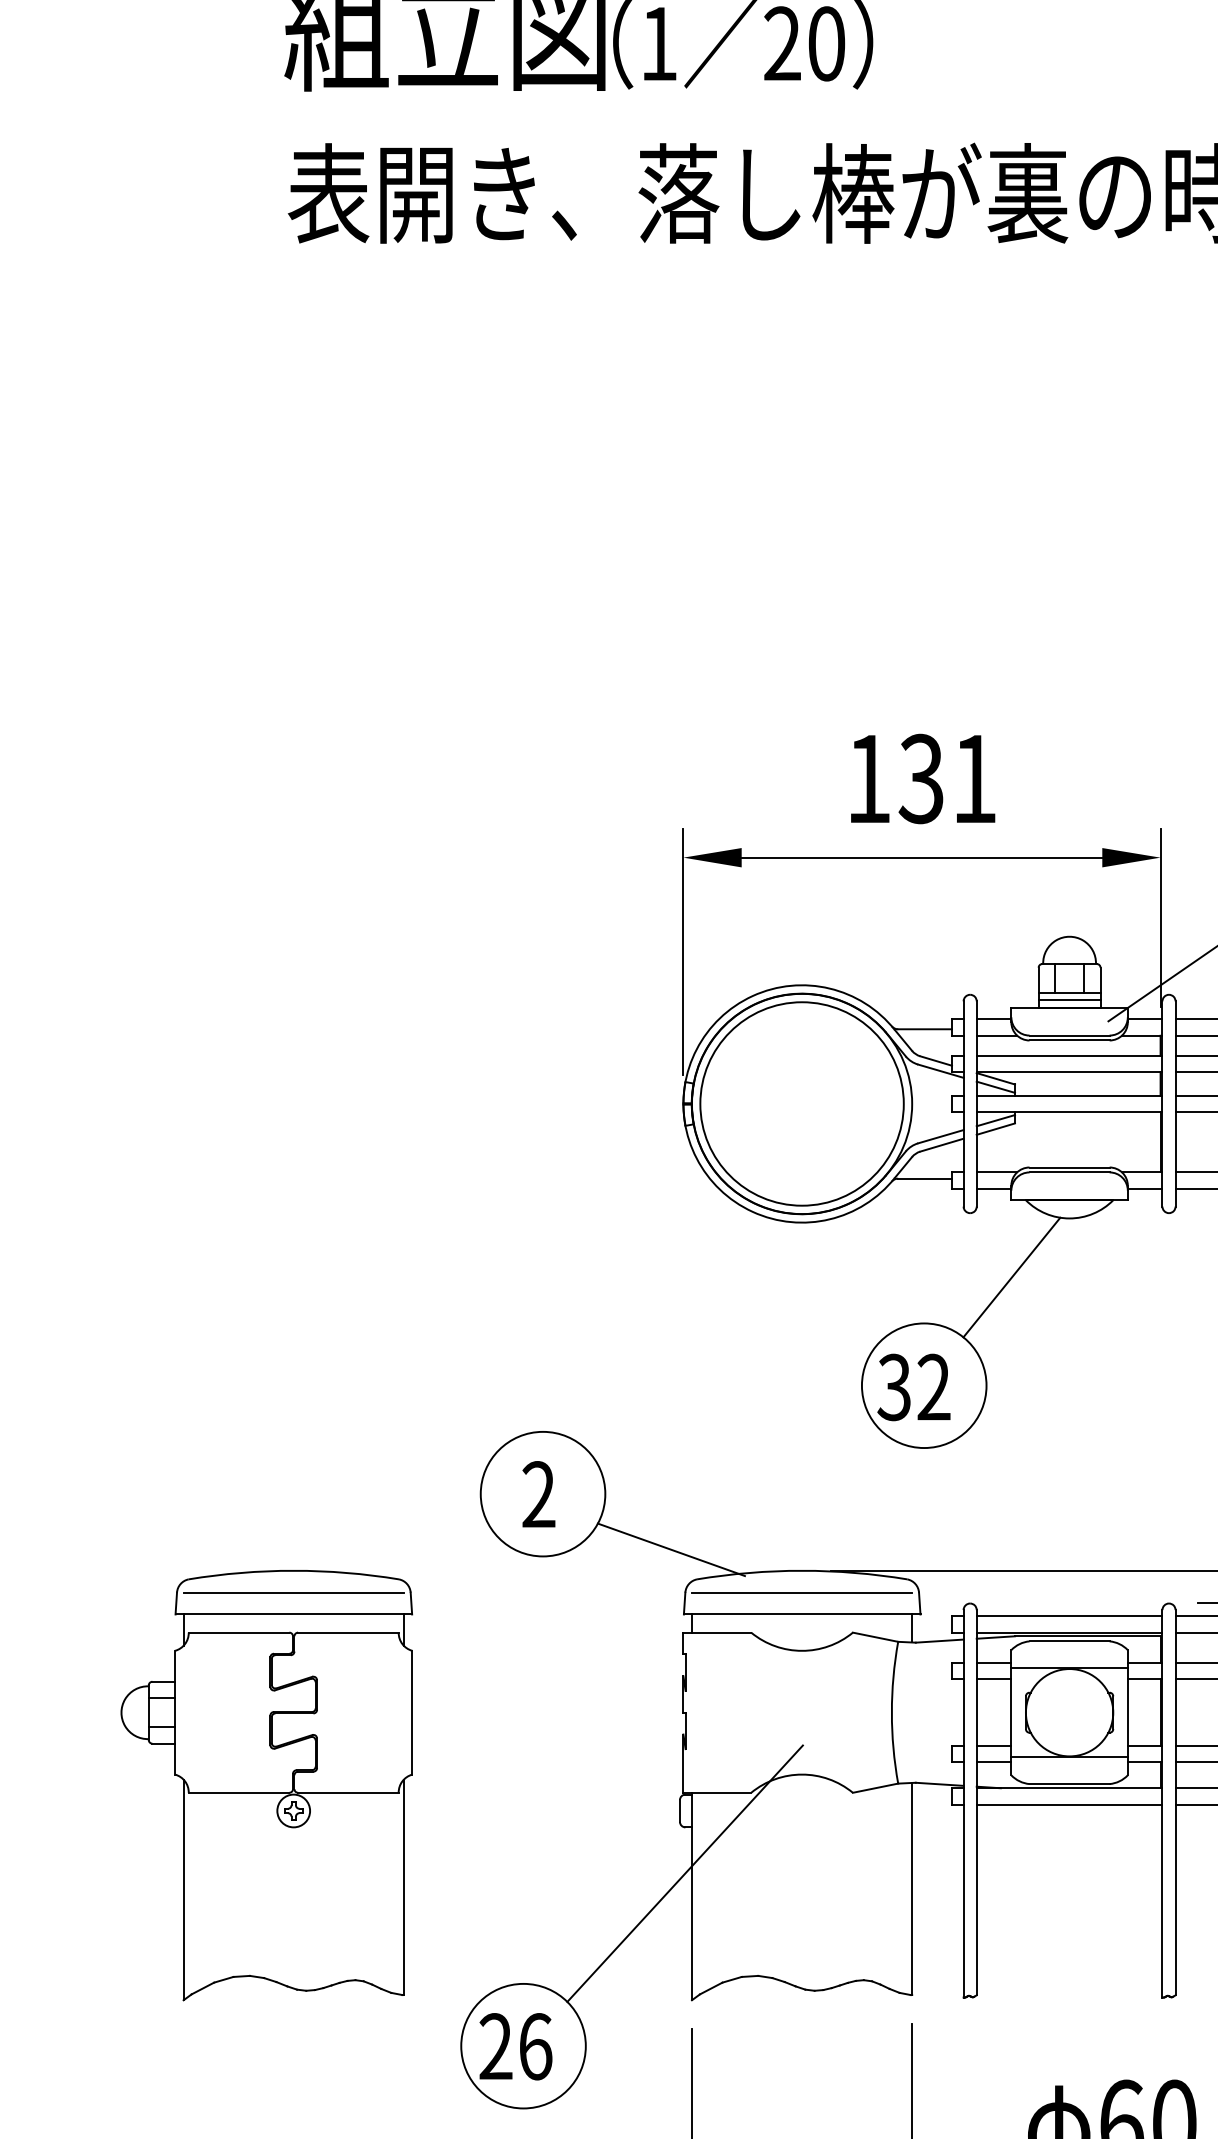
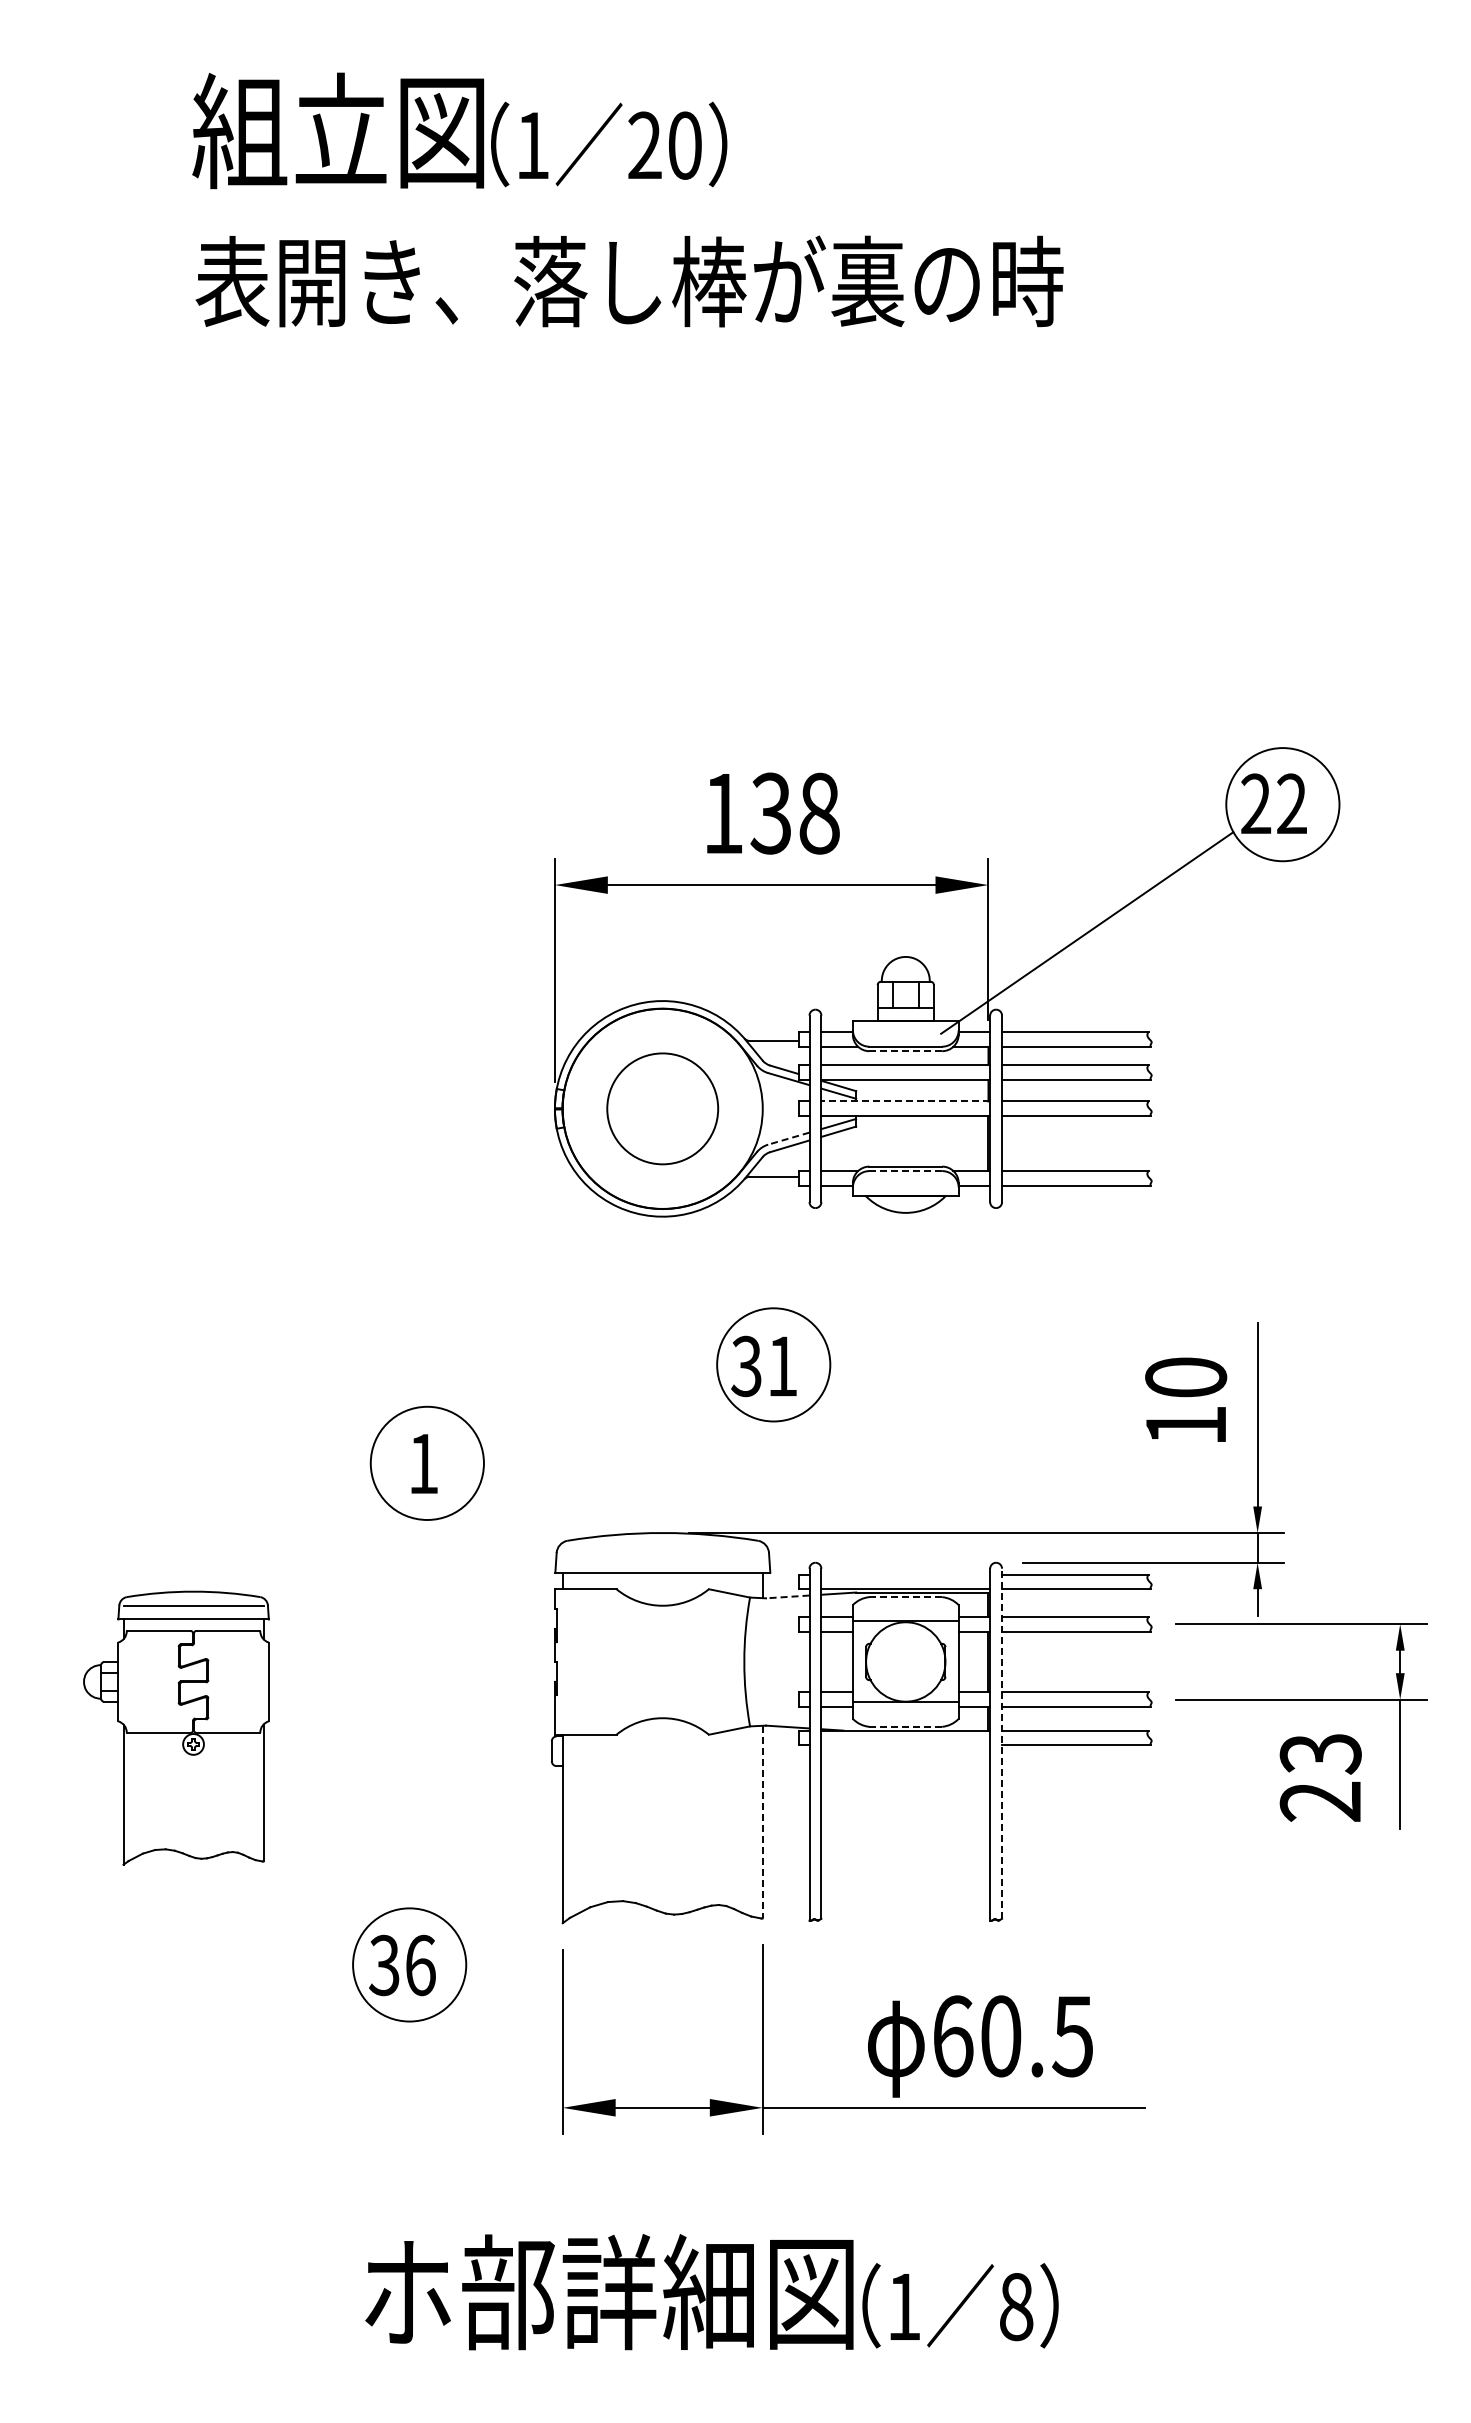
text: (974, 778) -> (819, 813), 131 -> 138
line: (1069, 1000) -> (905, 1014), removed
line: (1070, 1040) -> (906, 1051), solid -> dashed
line: (1069, 1095) -> (905, 1101), solid -> dashed
circle: (801, 1103) -> (662, 1108), size x0.6
line: (940, 1136) -> (788, 1138), solid -> dashed
line: (1070, 1172) -> (906, 1171), solid -> dashed
line: (1012, 1277) -> (853, 1266), removed
text: (933, 1386) -> (782, 1365), 32 -> 31
text: (538, 1494) -> (423, 1463), 2 -> 1
line: (670, 1549) -> (543, 1513), removed
line: (801, 1592) -> (662, 1552), removed
line: (1069, 1616) -> (905, 1574), removed
line: (939, 1640) -> (787, 1596), solid -> dashed
line: (1069, 1641) -> (905, 1597), solid -> dashed
line: (1069, 1783) -> (905, 1726), solid -> dashed
part: (266, 1785) -> (176, 1728), size x0.7
line: (1176, 1802) -> (1002, 1743), solid -> dashed
line: (1069, 1804) -> (905, 1745), removed
line: (685, 1872) -> (556, 1807), removed
line: (911, 1889) -> (762, 1822), solid -> dashed
text: (495, 2046) -> (384, 1965), 26 -> 36

